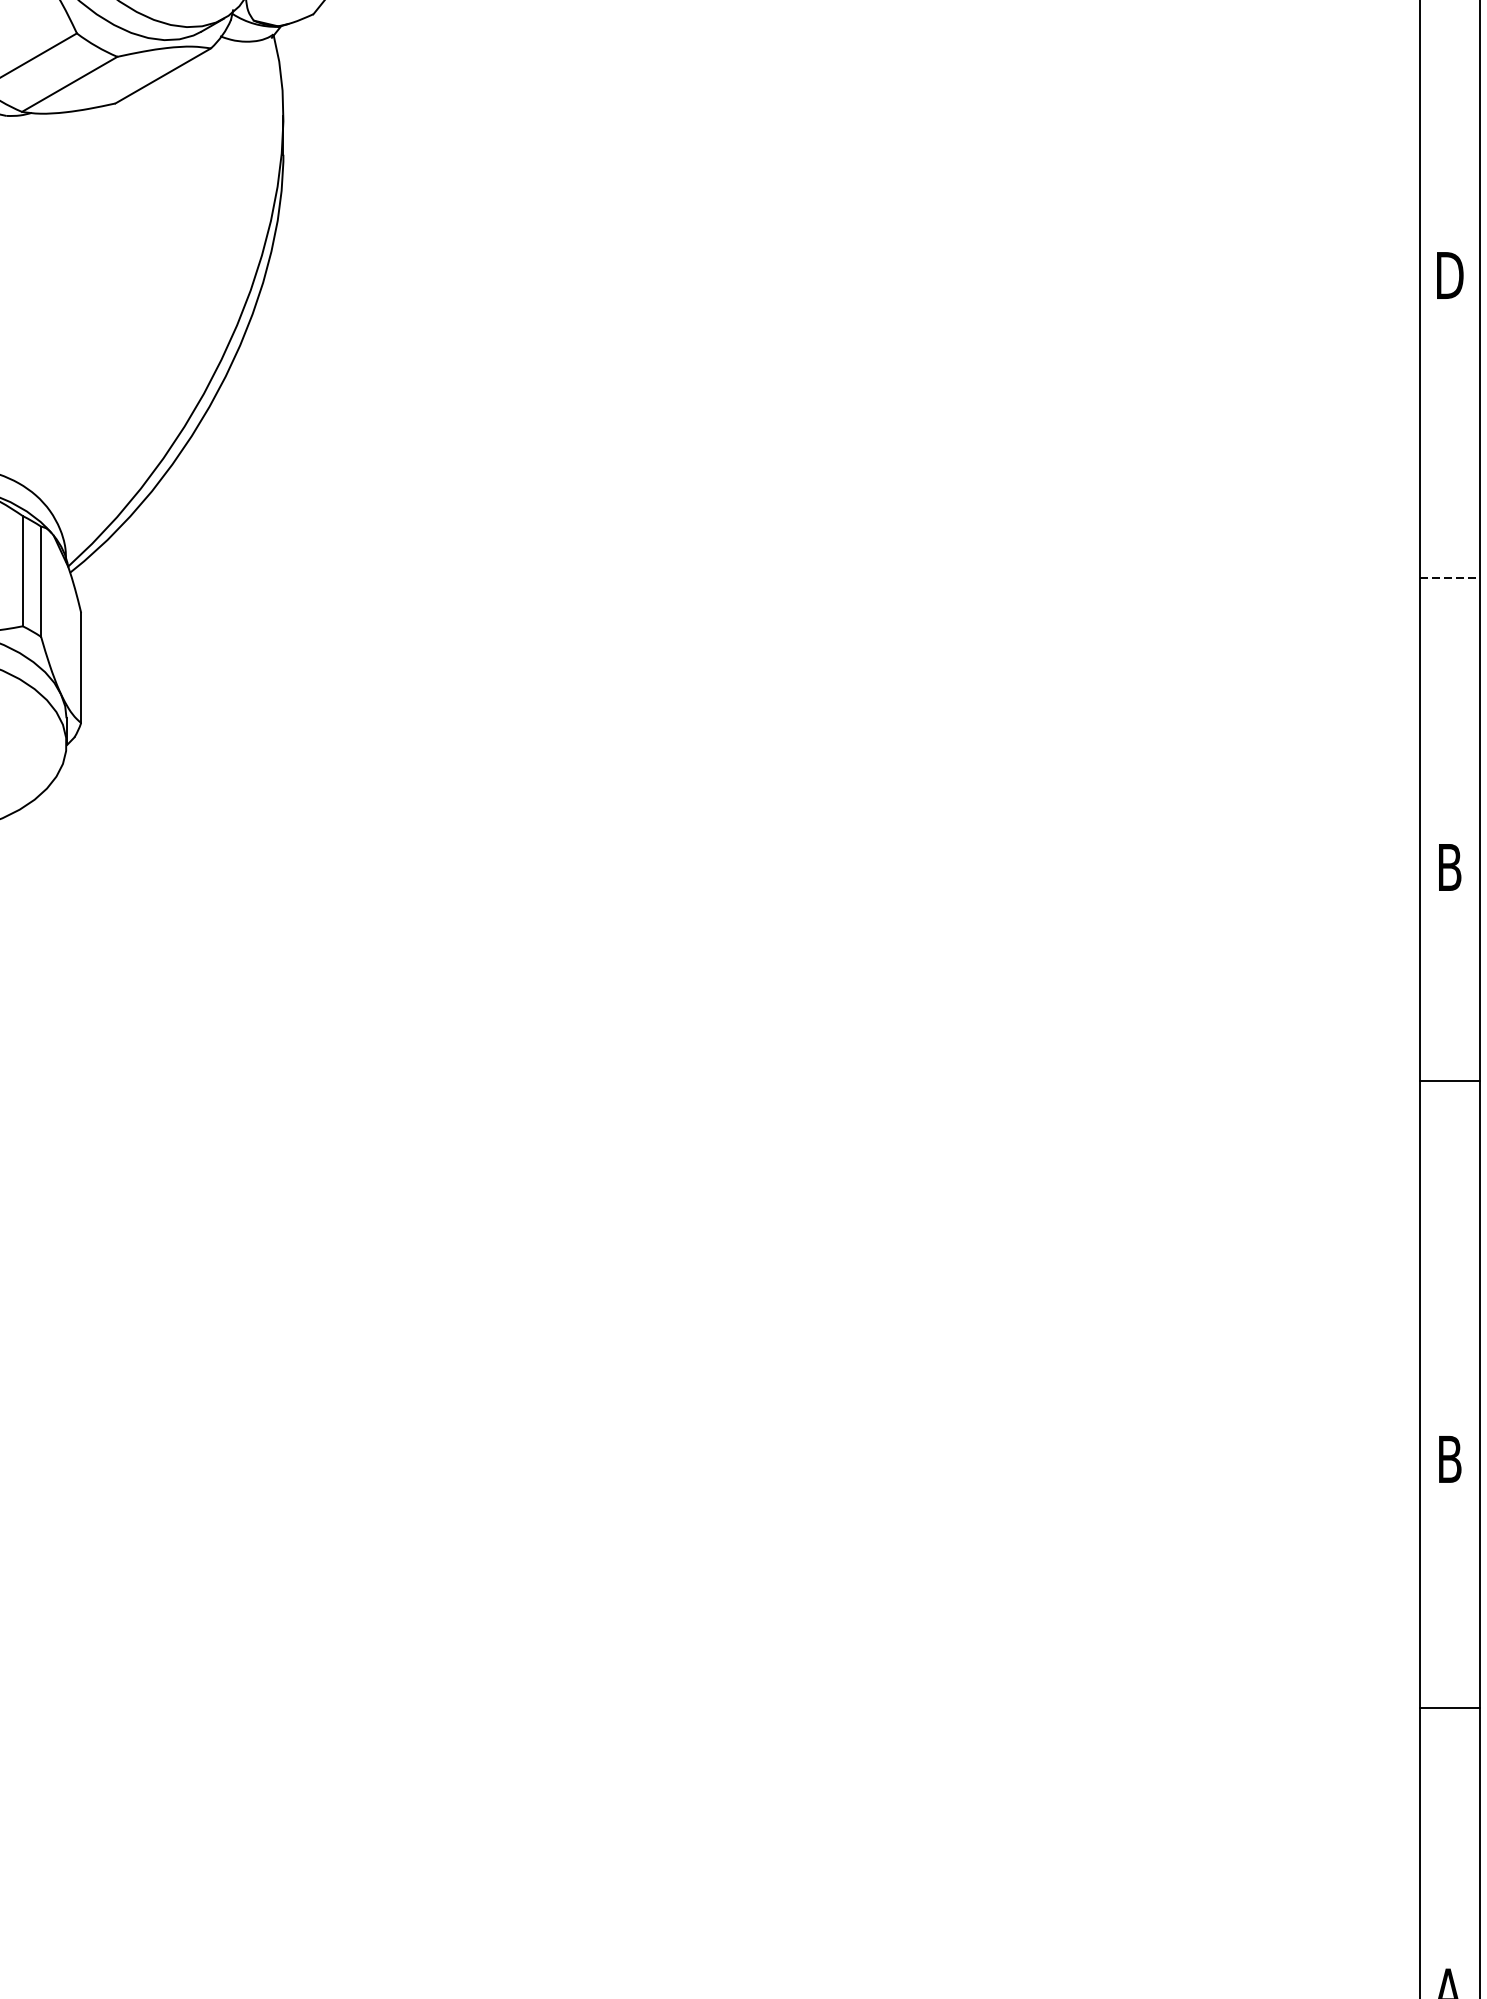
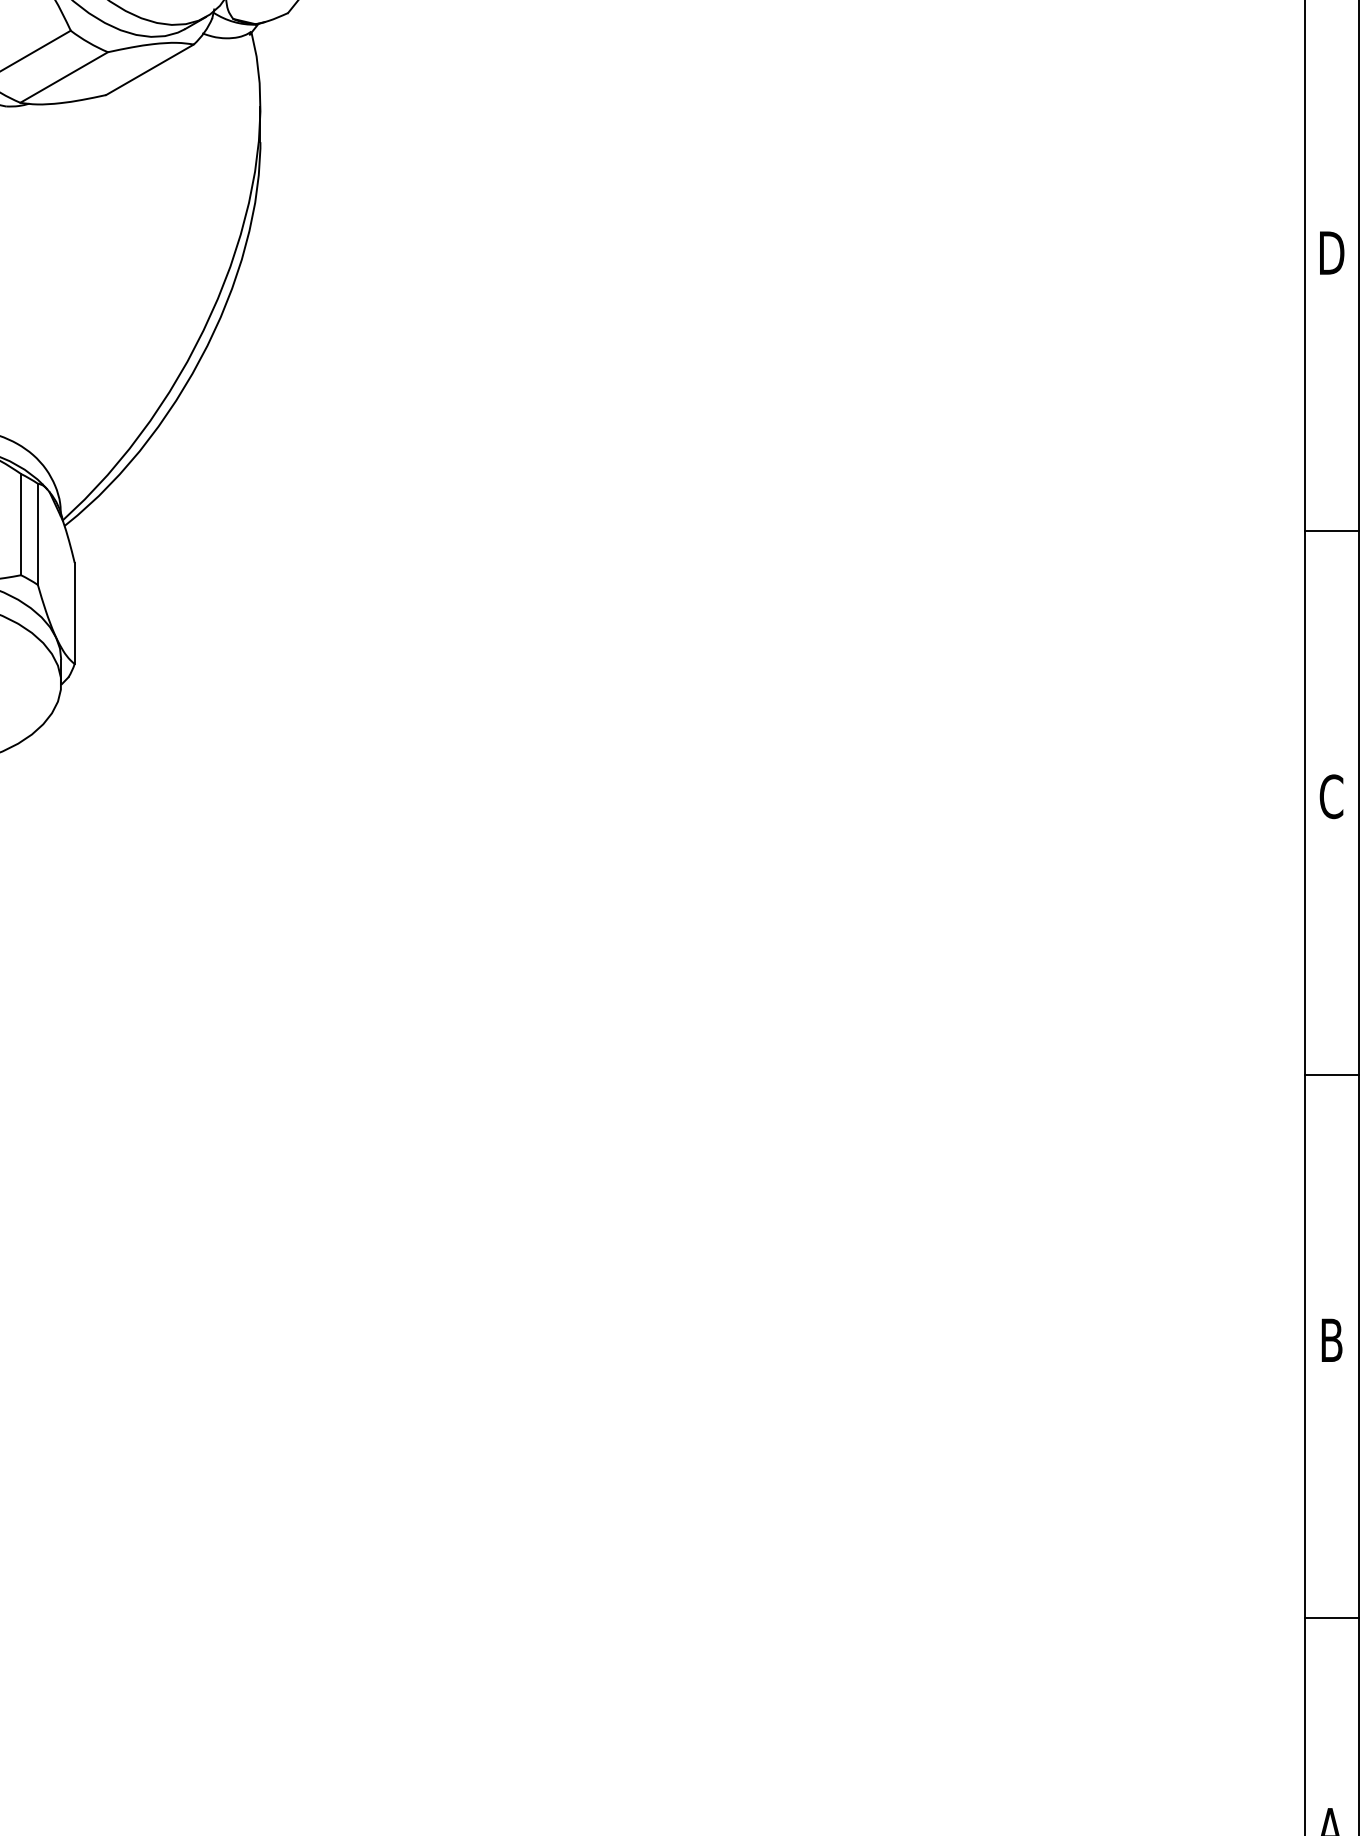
line: (1450, 578) -> (1332, 531), dashed -> solid
text: (1449, 867) -> (1331, 796), B -> C
line: (1449, 1080) -> (1331, 1074), moved
line: (1449, 1707) -> (1331, 1618), moved

